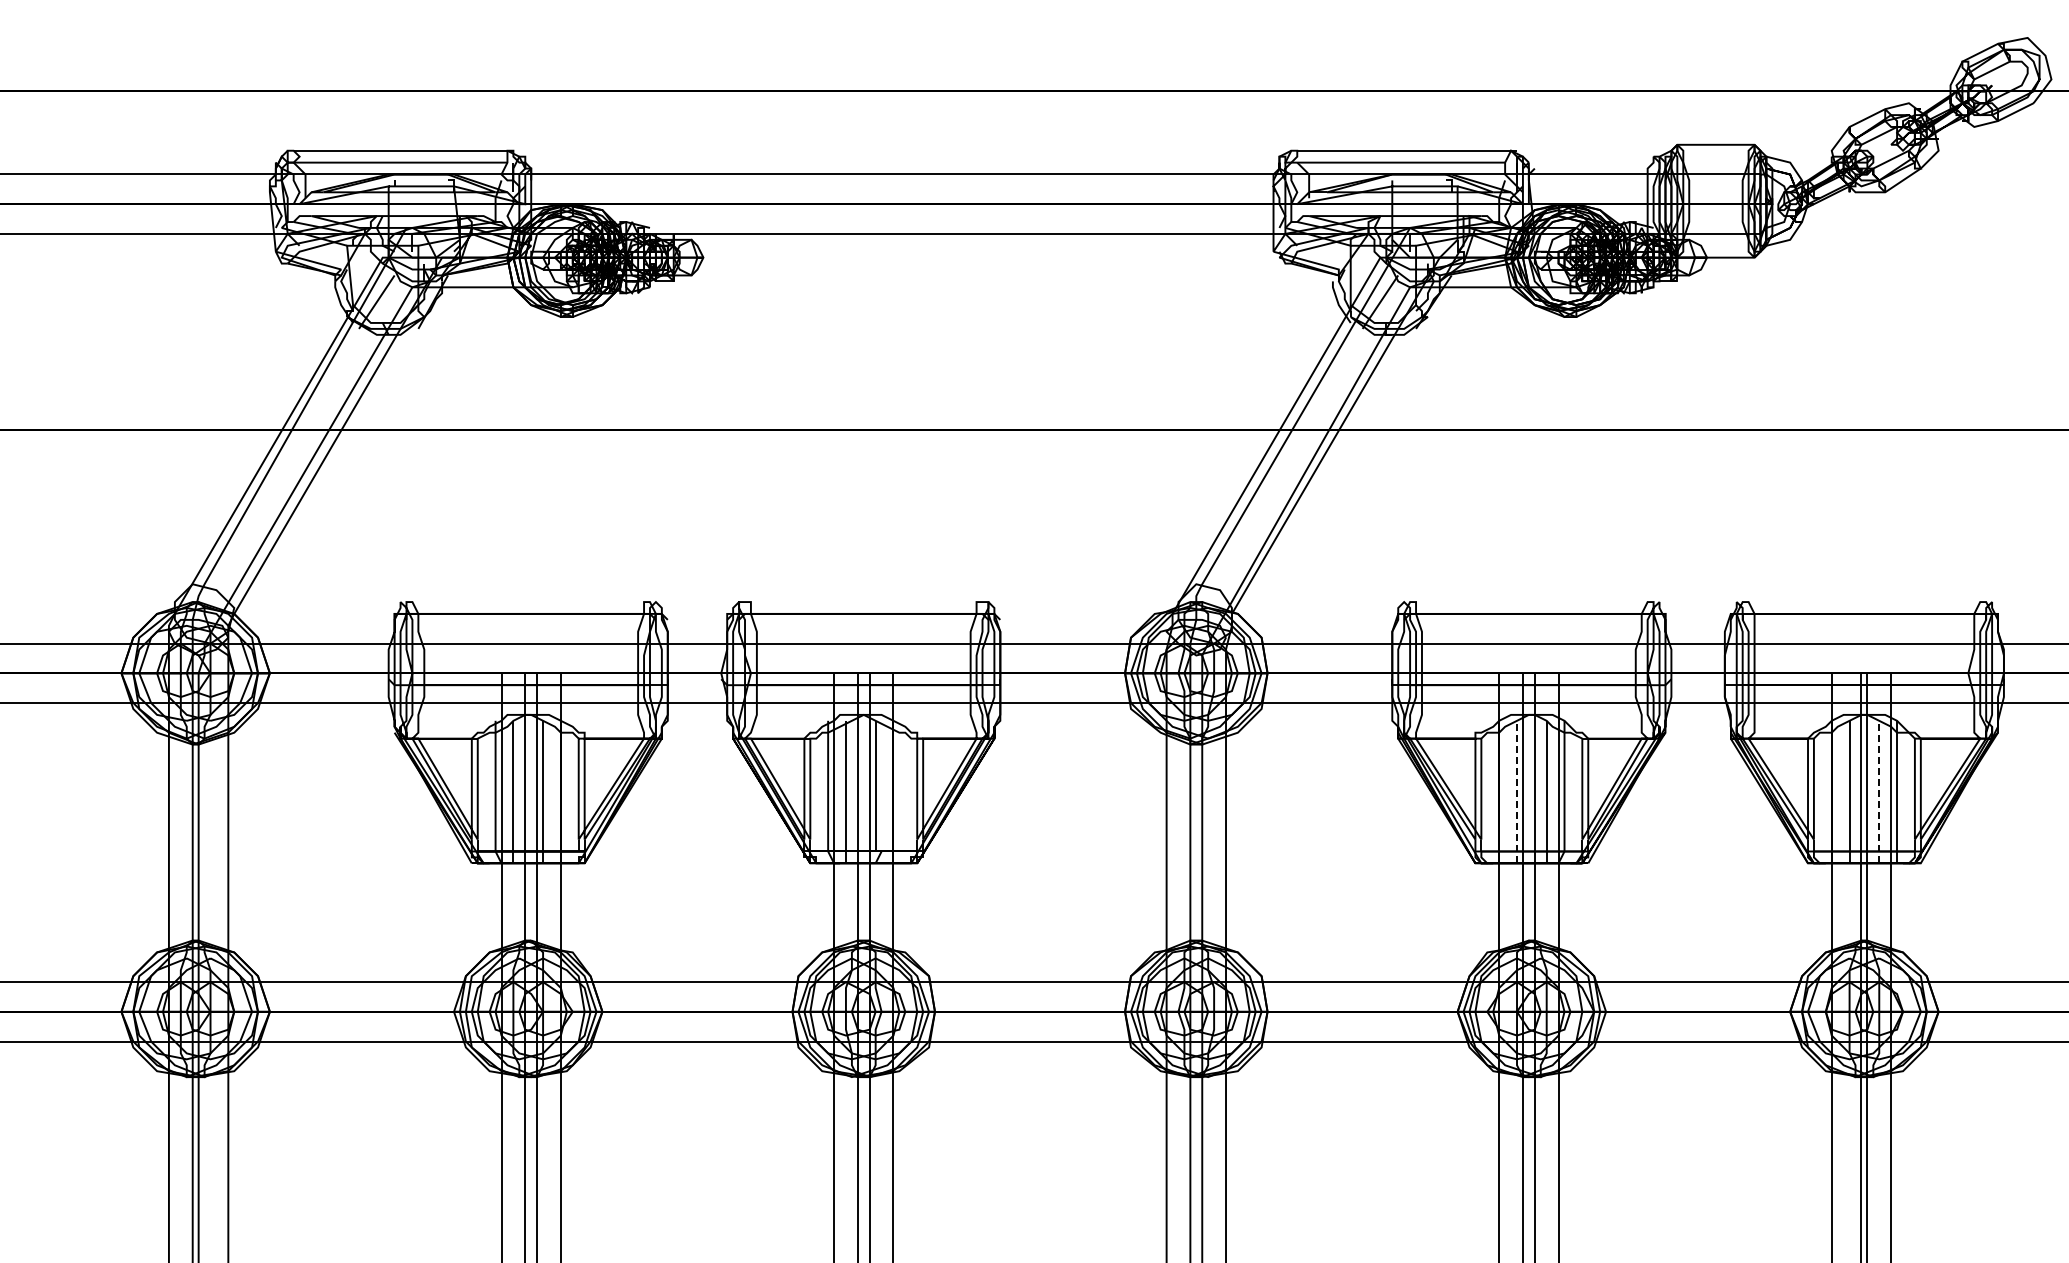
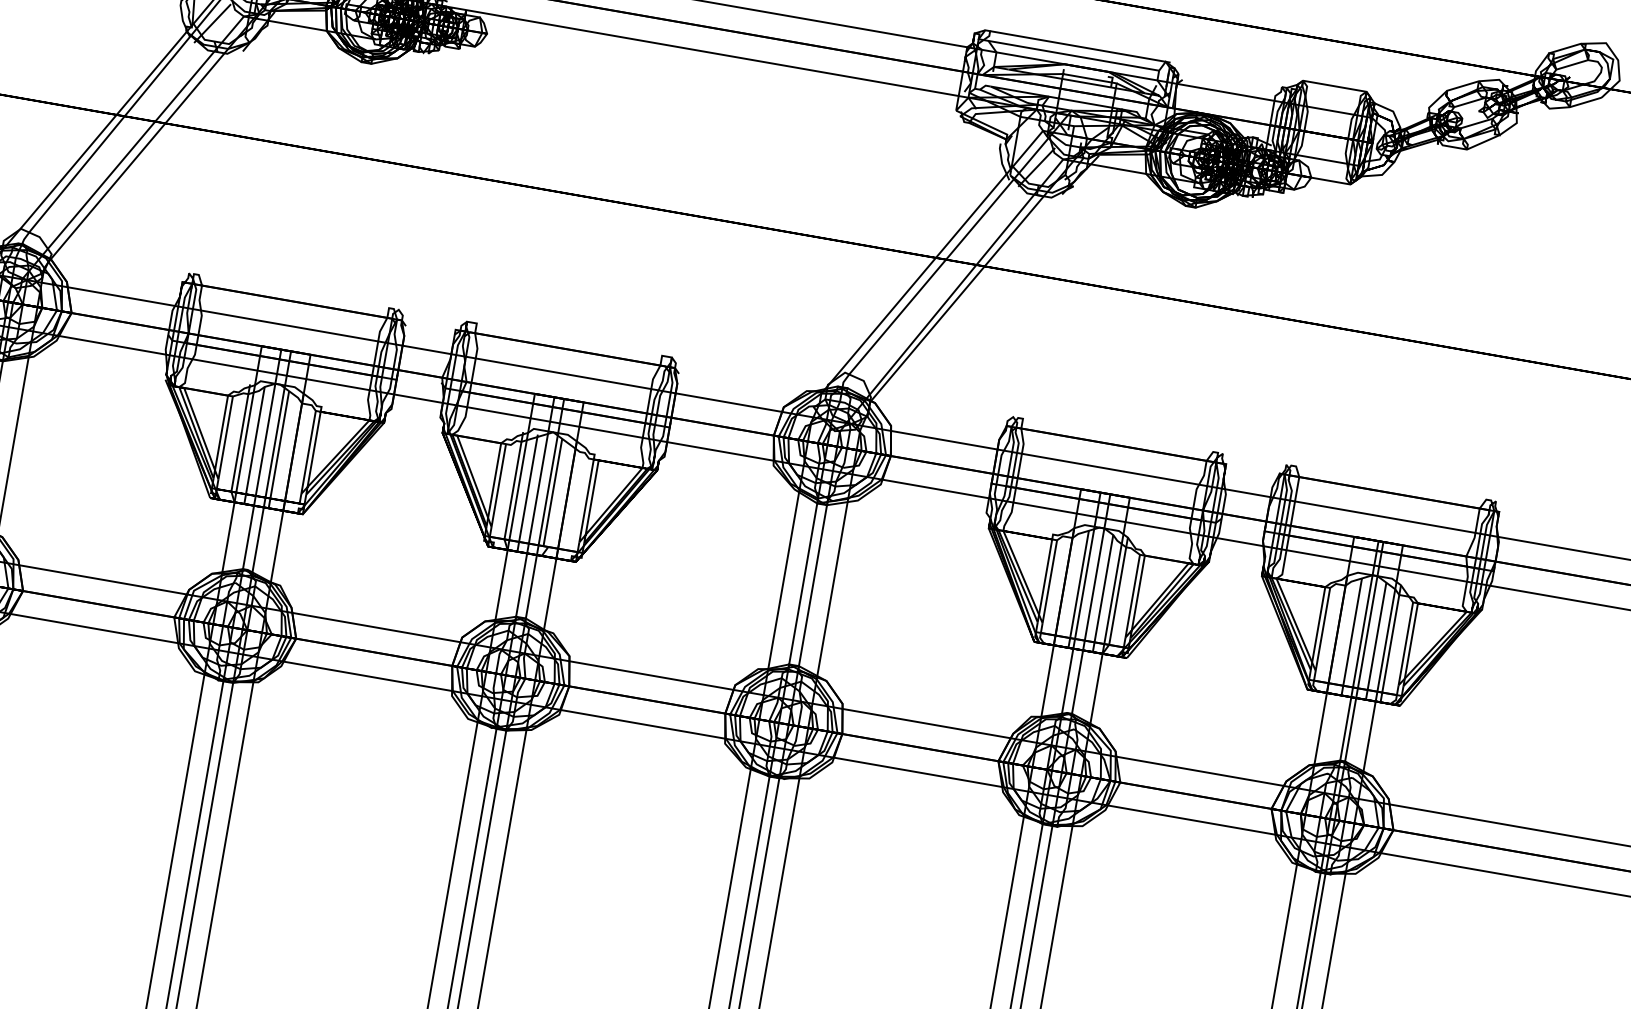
line: (1517, 792) -> (1079, 589), dashed -> solid
line: (1879, 792) -> (1376, 641), dashed -> solid

